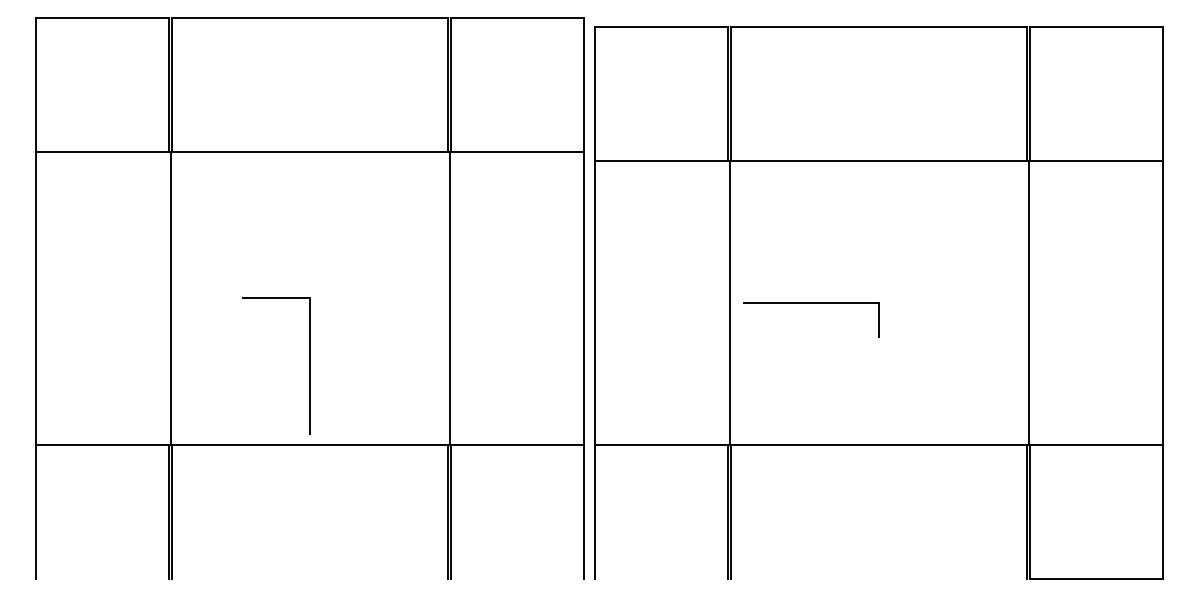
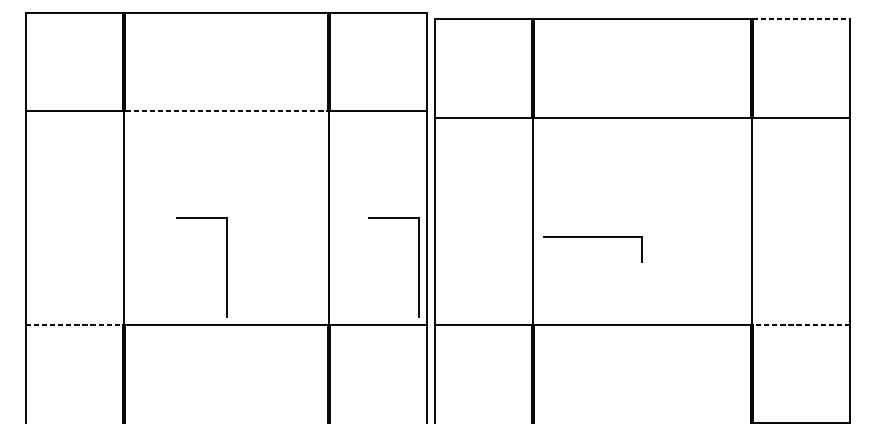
line: (1096, 26) -> (801, 19), solid -> dashed
line: (310, 152) -> (226, 111), solid -> dashed
part: (811, 303) -> (592, 237), moved
part: (572, 365) -> (418, 266), added
line: (102, 444) -> (74, 324), solid -> dashed
line: (1096, 444) -> (801, 324), solid -> dashed

